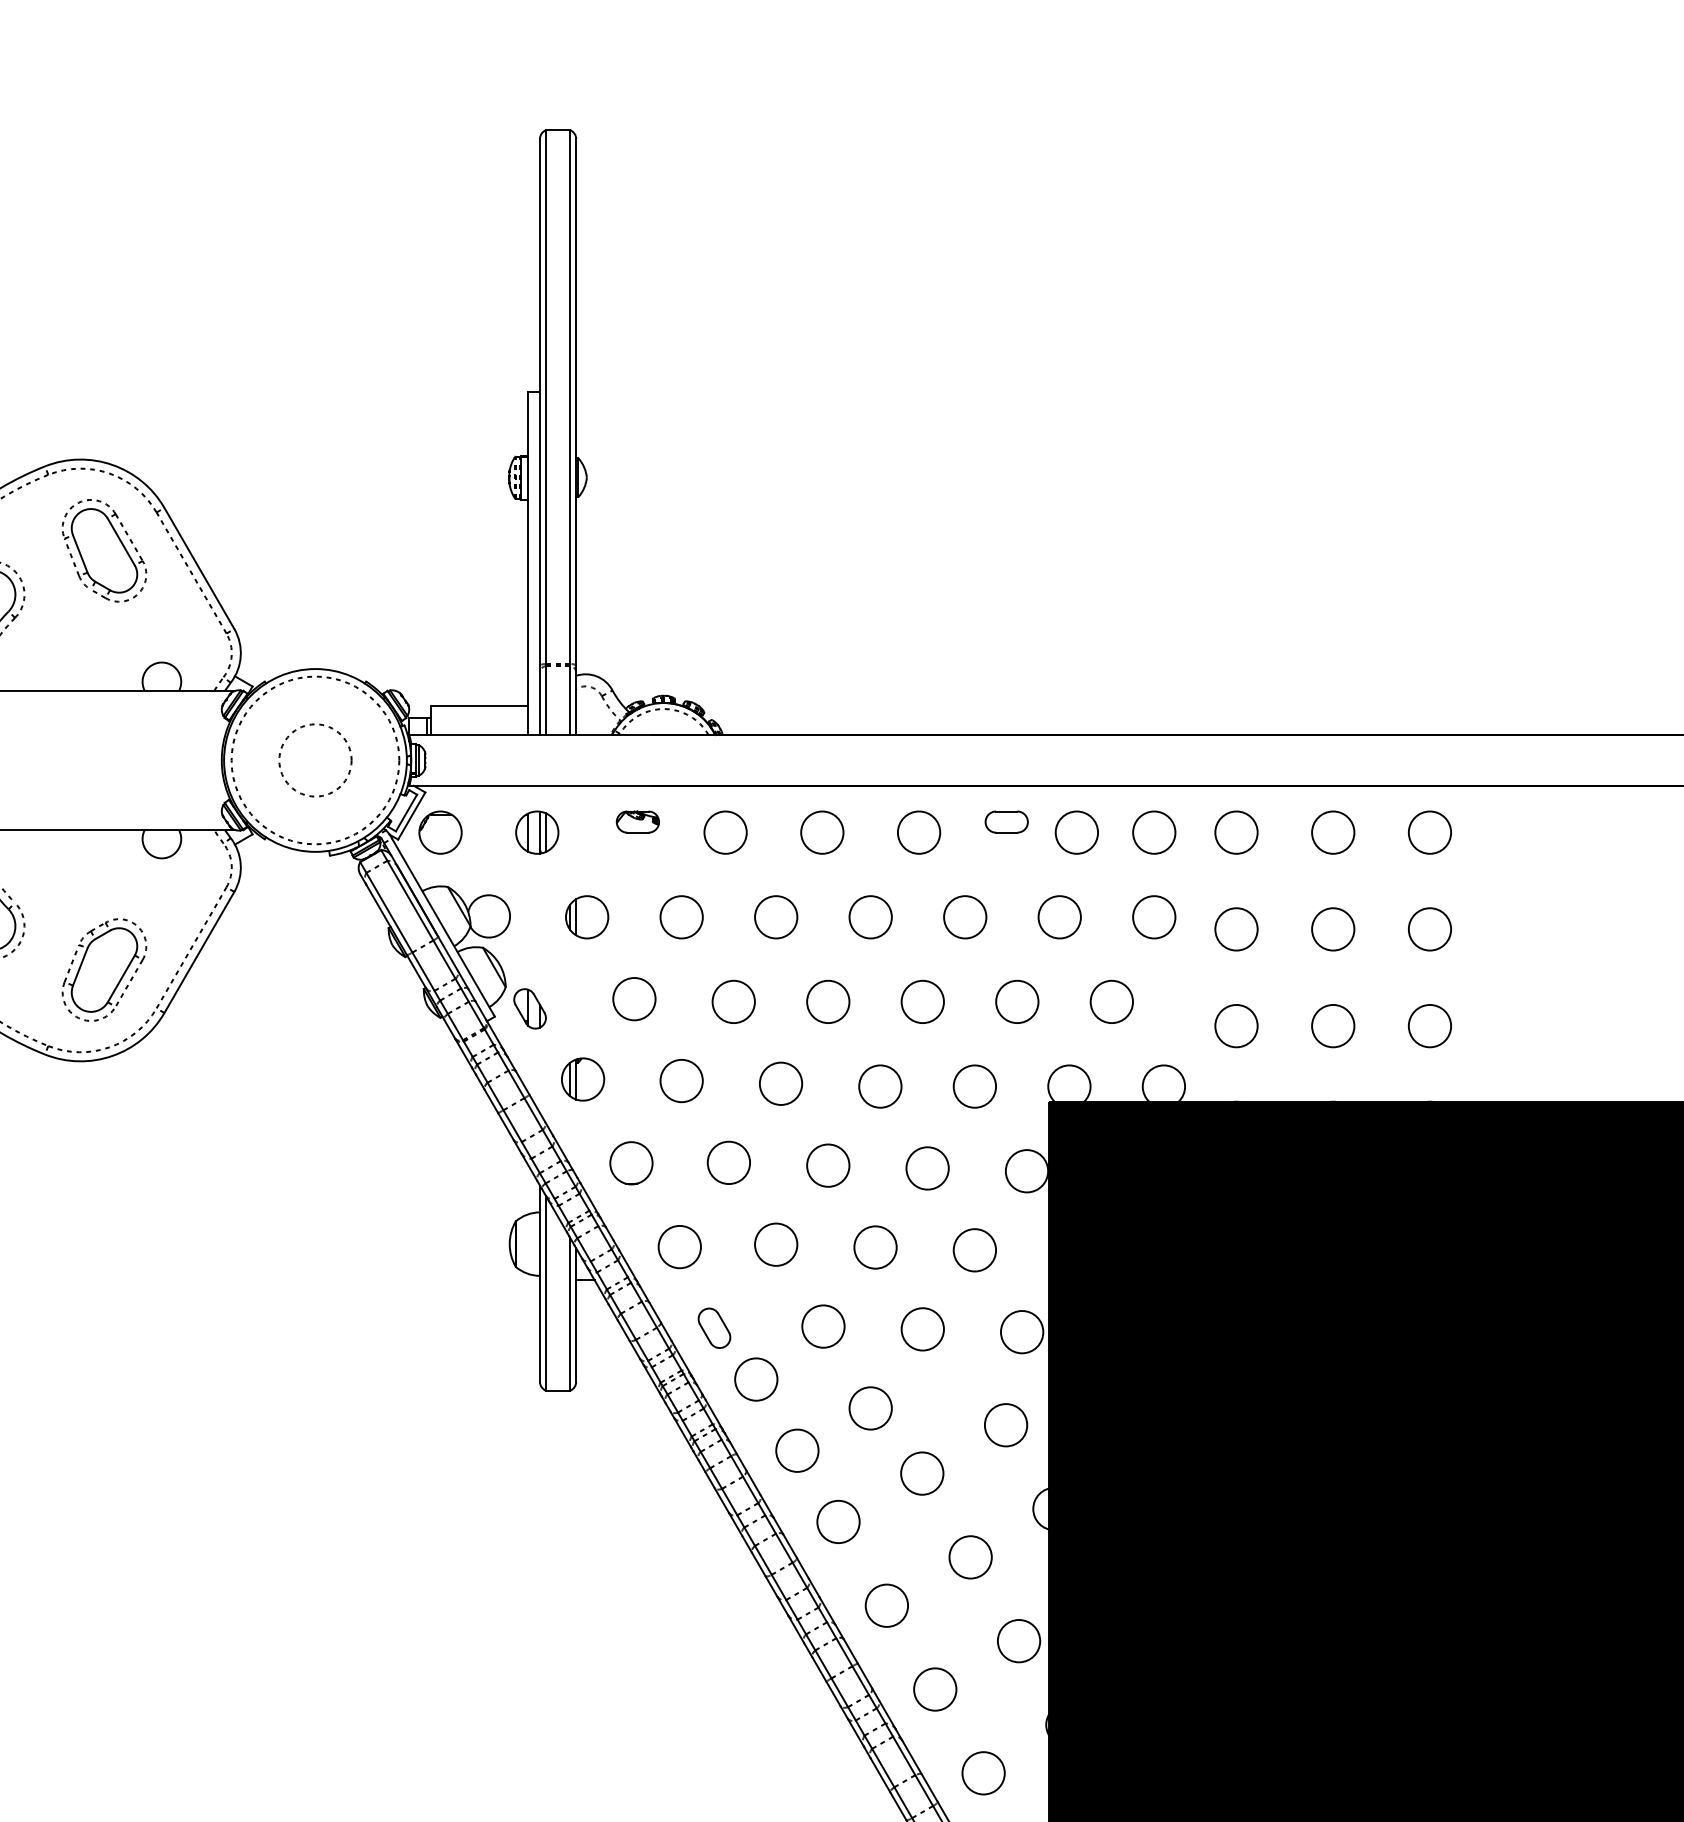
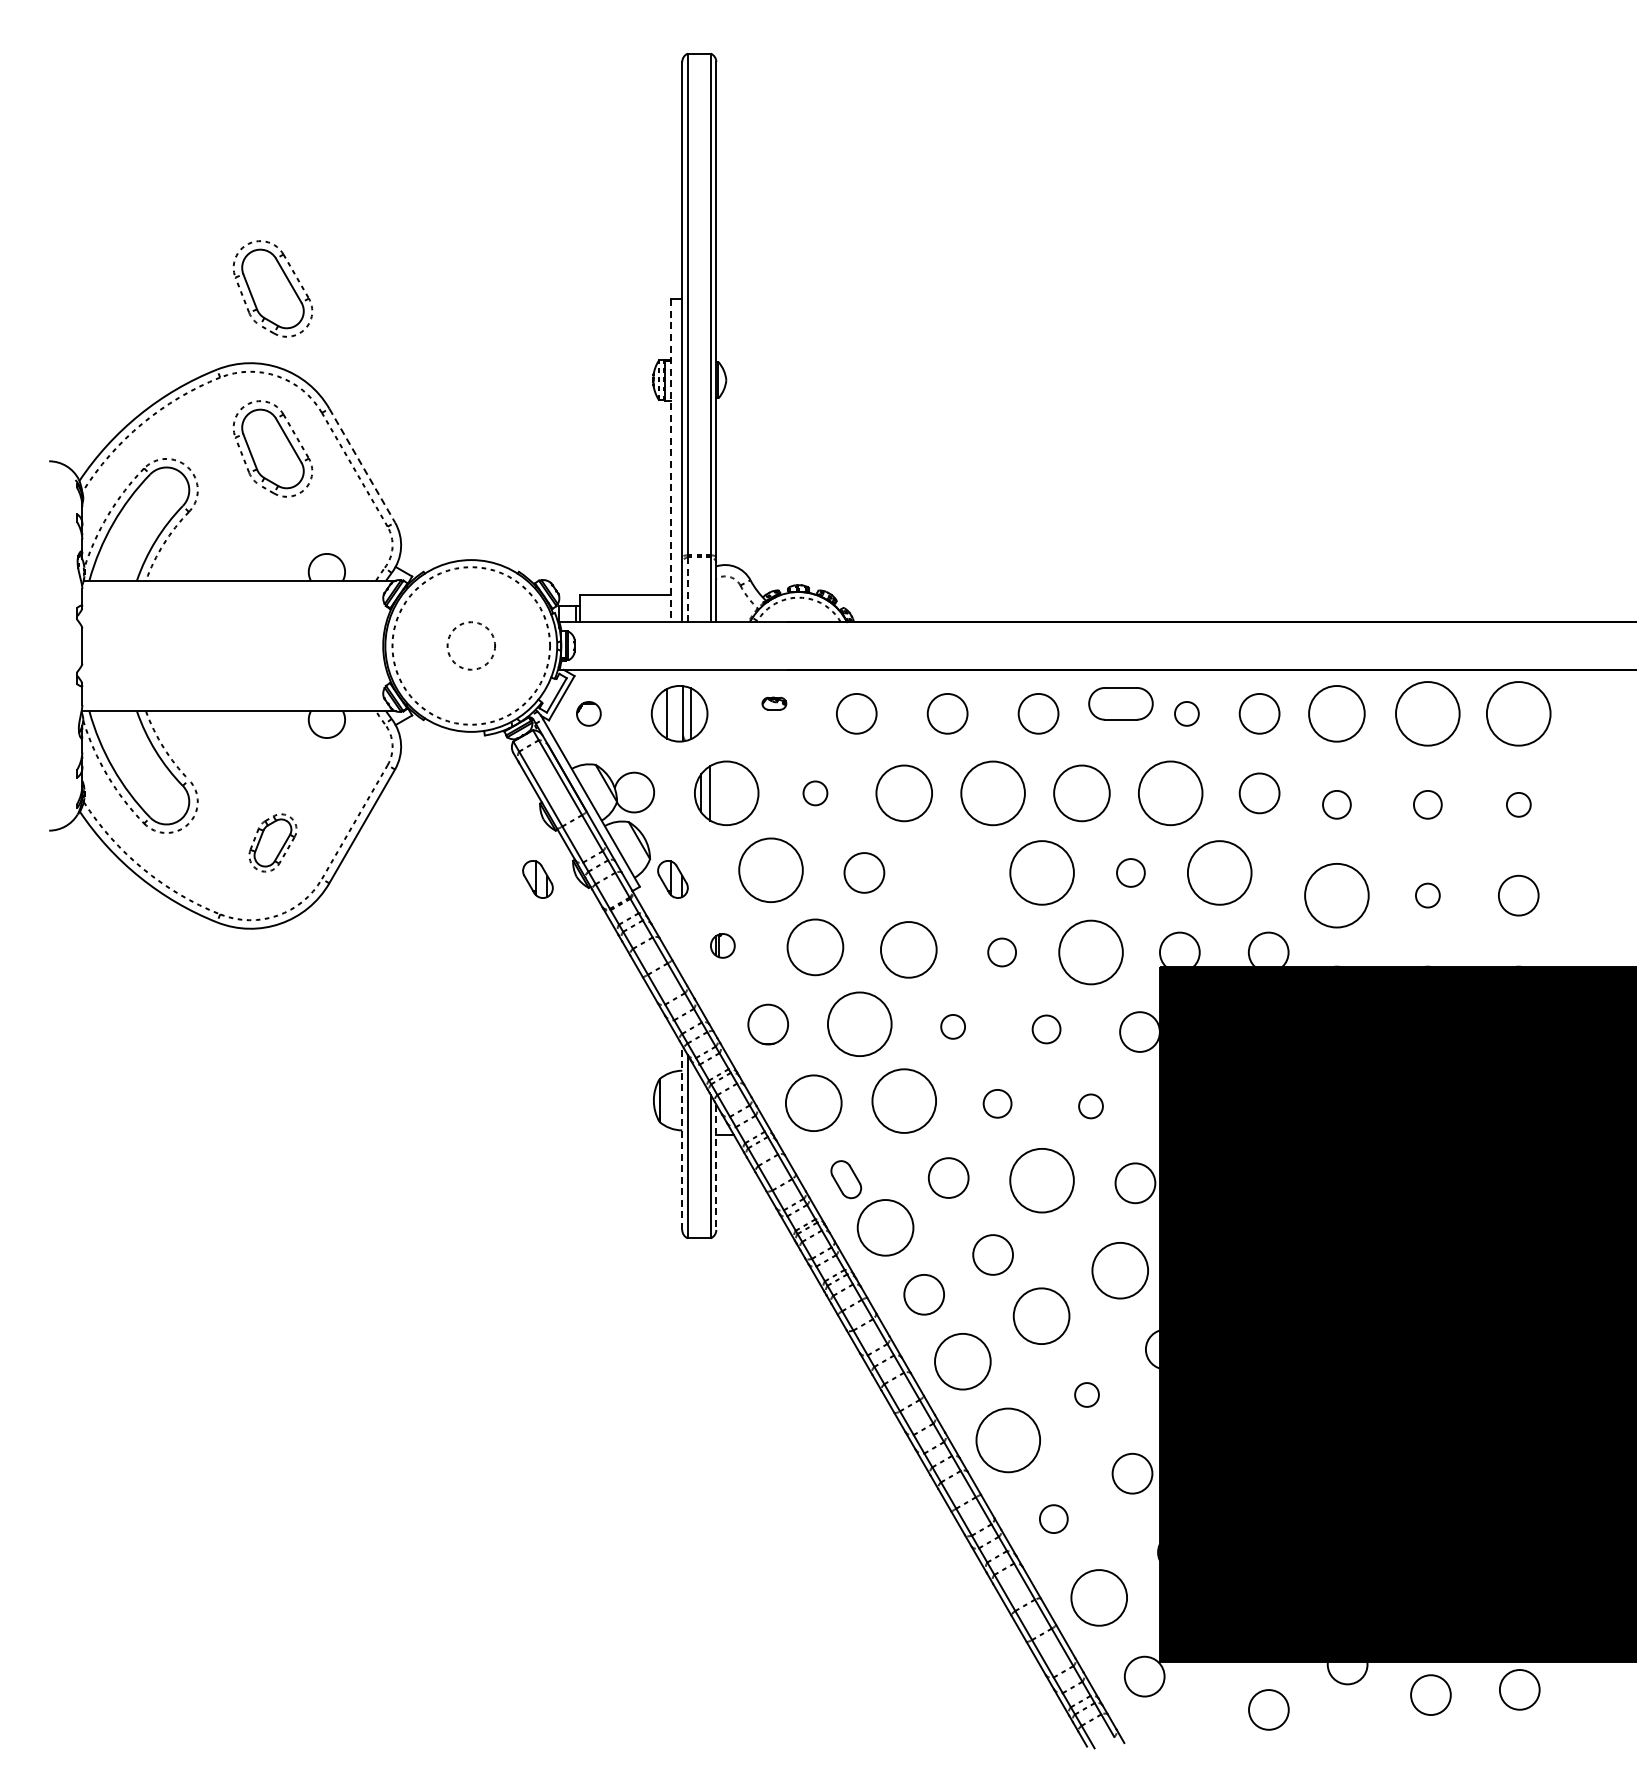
part: (103, 380) -> (272, 288), added
line: (527, 564) -> (670, 461), solid -> dashed
line: (199, 568) -> (362, 465), solid -> dashed
line: (545, 701) -> (687, 590), solid -> dashed
circle: (315, 759) -> (471, 645), size x0.7
part: (638, 821) -> (774, 703), size x0.6
part: (1006, 821) -> (1120, 703), size x1.6
part: (440, 832) -> (588, 713), size x0.6
part: (537, 832) -> (679, 713), size x1.4
circle: (1076, 832) -> (1186, 713), size x0.6
circle: (1236, 832) -> (1336, 713), size x1.4
circle: (1332, 832) -> (1427, 713), size x1.6
circle: (1429, 832) -> (1518, 713), size x1.6
part: (587, 917) -> (726, 793), size x1.6
circle: (681, 917) -> (815, 793), size x0.6
circle: (776, 917) -> (904, 793), size x1.4
circle: (871, 917) -> (993, 793), size x1.6
circle: (964, 917) -> (1081, 793), size x1.4
circle: (1059, 917) -> (1170, 793), size x1.6
circle: (1236, 929) -> (1336, 804), size x0.7
circle: (1332, 929) -> (1427, 804), size x0.7
circle: (1429, 929) -> (1518, 804), size x0.6
part: (103, 969) -> (272, 842), size x0.6
circle: (633, 999) -> (770, 870), size x1.6
circle: (827, 1001) -> (952, 872), removed
circle: (922, 1001) -> (1041, 872), size x1.6
circle: (1016, 1001) -> (1130, 872), size x0.7
circle: (1111, 1001) -> (1219, 872), size x1.6
part: (385, 1008) -> (537, 879), added
circle: (1236, 1025) -> (1336, 895), size x1.6
circle: (1332, 1025) -> (1427, 895), size x0.6
part: (582, 1079) -> (722, 945), size x0.6
circle: (681, 1080) -> (815, 946), size x1.4
circle: (780, 1083) -> (908, 949), size x1.4
circle: (879, 1086) -> (1001, 952), size x0.7
circle: (974, 1086) -> (1090, 952), size x1.6
circle: (728, 1162) -> (859, 1023), size x1.6
circle: (827, 1165) -> (952, 1026), size x0.6
circle: (927, 1168) -> (1046, 1029), size x0.7
circle: (776, 1245) -> (904, 1101), size x1.6
circle: (679, 1247) -> (813, 1103), size x1.4
circle: (875, 1247) -> (997, 1103), size x0.7
circle: (974, 1250) -> (1090, 1106), size x0.6
line: (540, 1283) -> (682, 1137), solid -> dashed
line: (576, 1315) -> (716, 1167), solid -> dashed
circle: (922, 1329) -> (1041, 1180), size x1.6
circle: (756, 1379) -> (885, 1227), size x1.4
circle: (1006, 1424) -> (1120, 1270), size x1.4
circle: (922, 1473) -> (1041, 1316), size x1.4
circle: (838, 1521) -> (962, 1361), size x1.4
circle: (970, 1556) -> (1086, 1394), size x0.6
circle: (887, 1605) -> (1008, 1440), size x1.6
circle: (934, 1688) -> (1053, 1518), size x0.7
circle: (983, 1772) -> (1099, 1597), size x1.4

